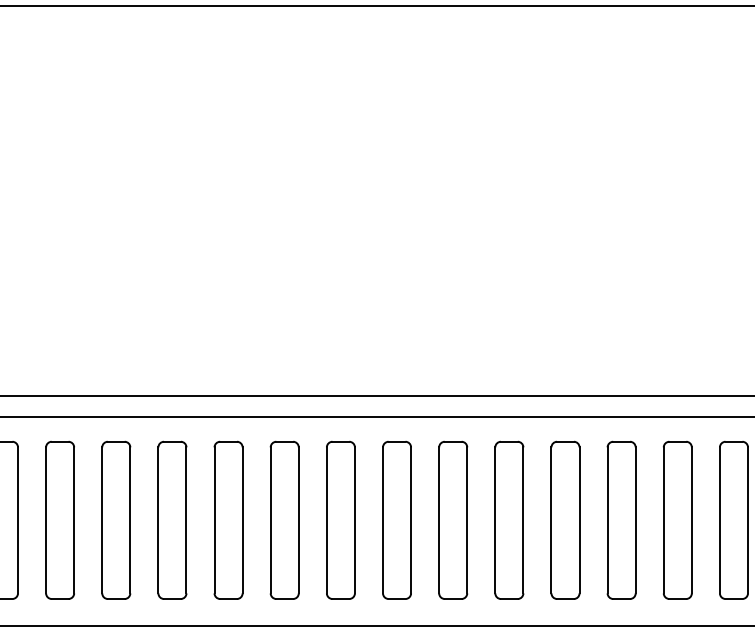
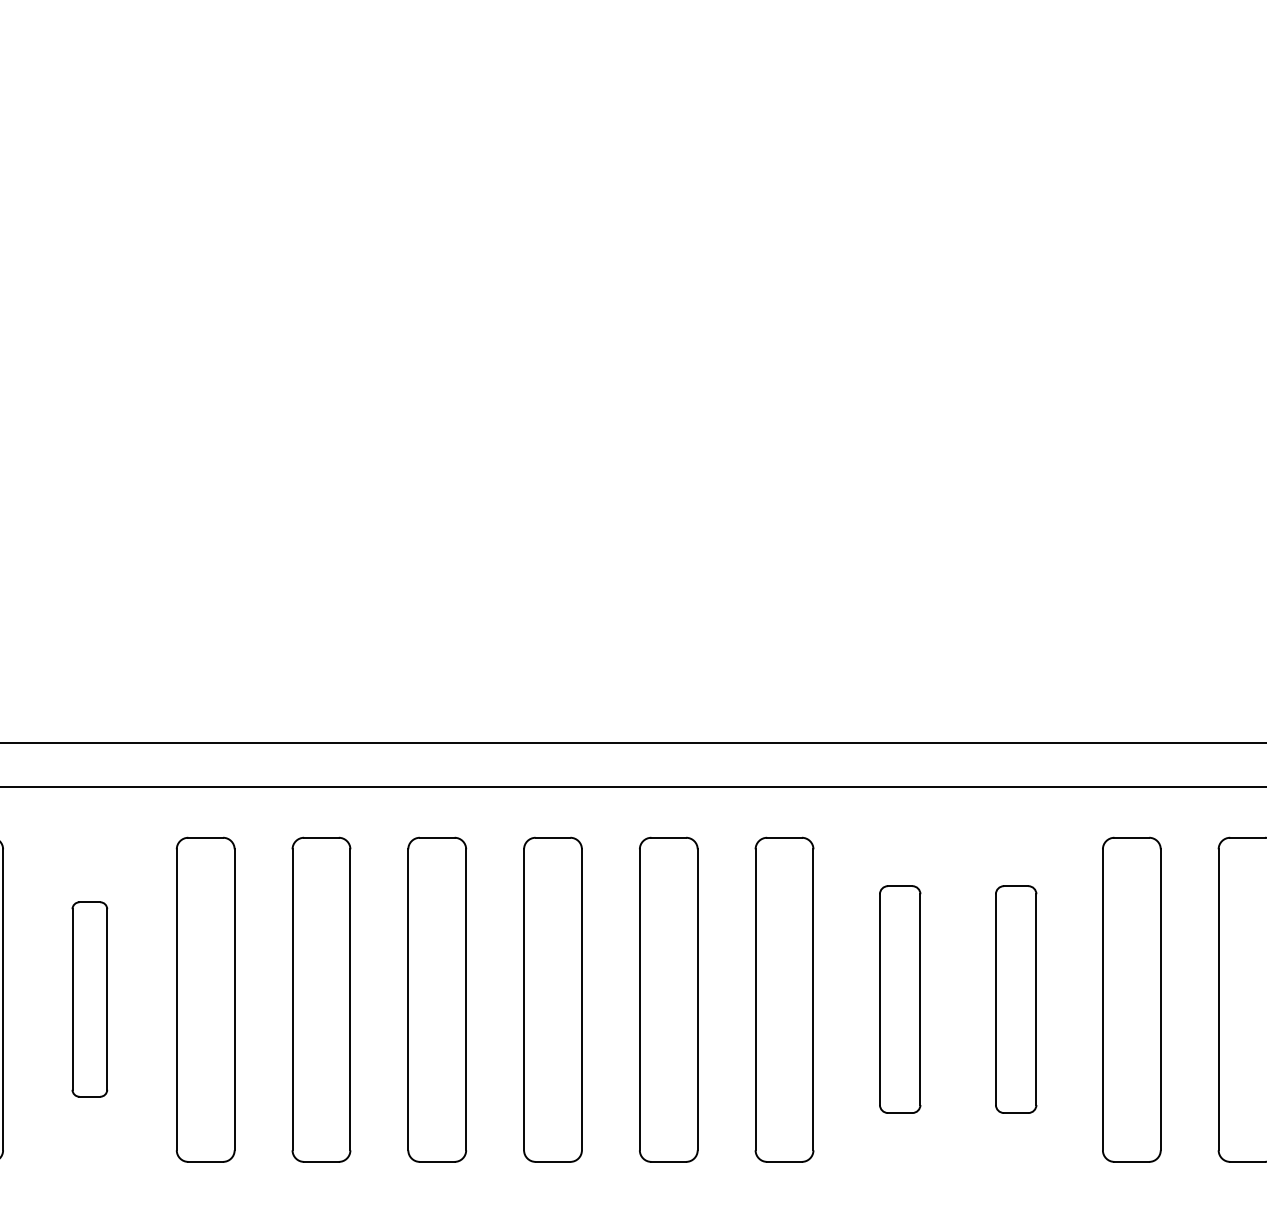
part: (228, 519) -> (89, 998), size x0.6
part: (621, 519) -> (899, 998), size x0.7
part: (677, 519) -> (1015, 998), size x0.7

